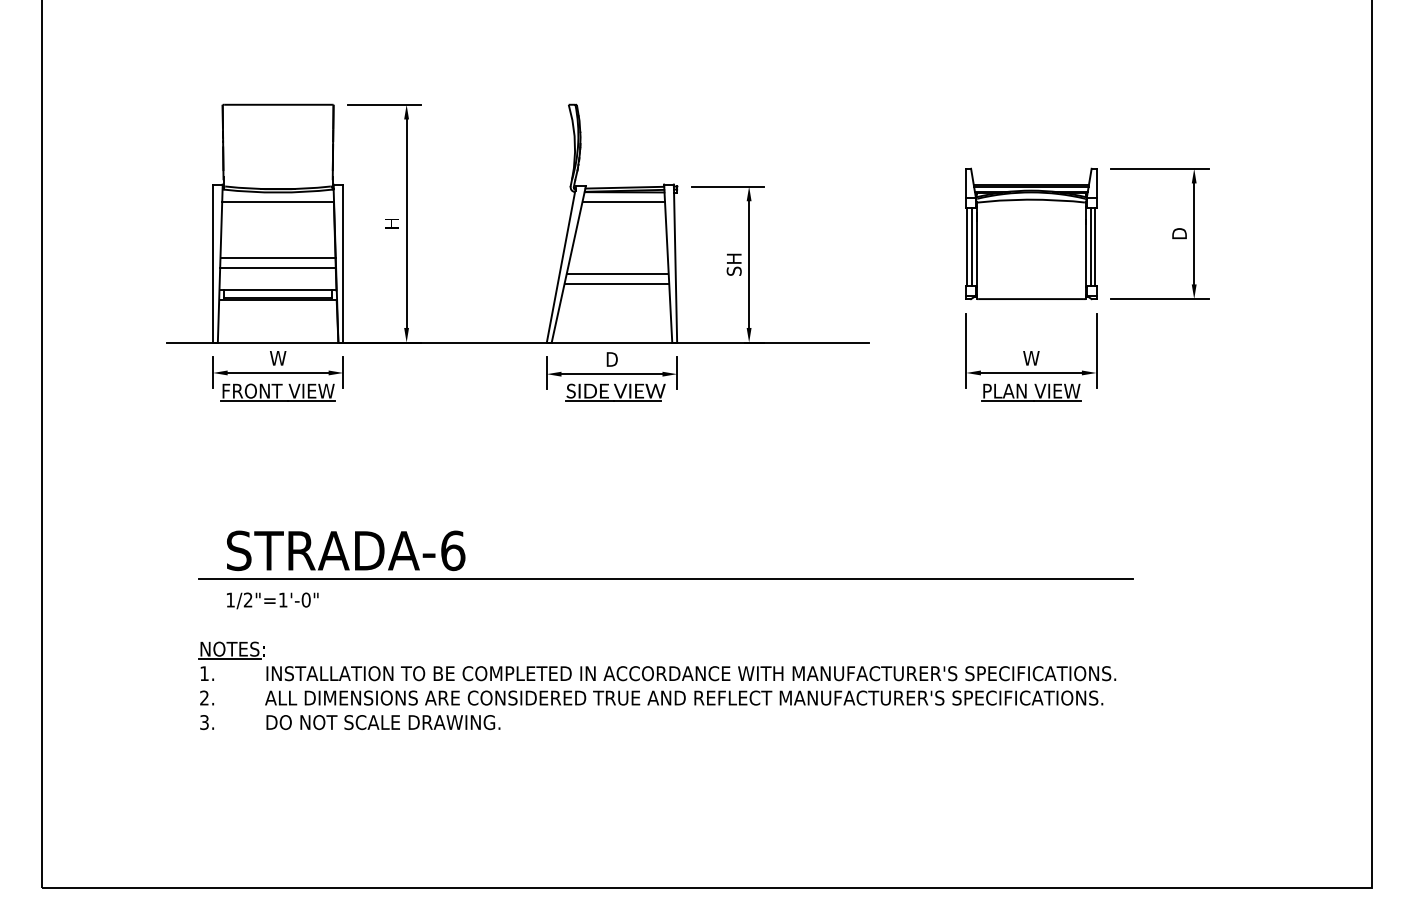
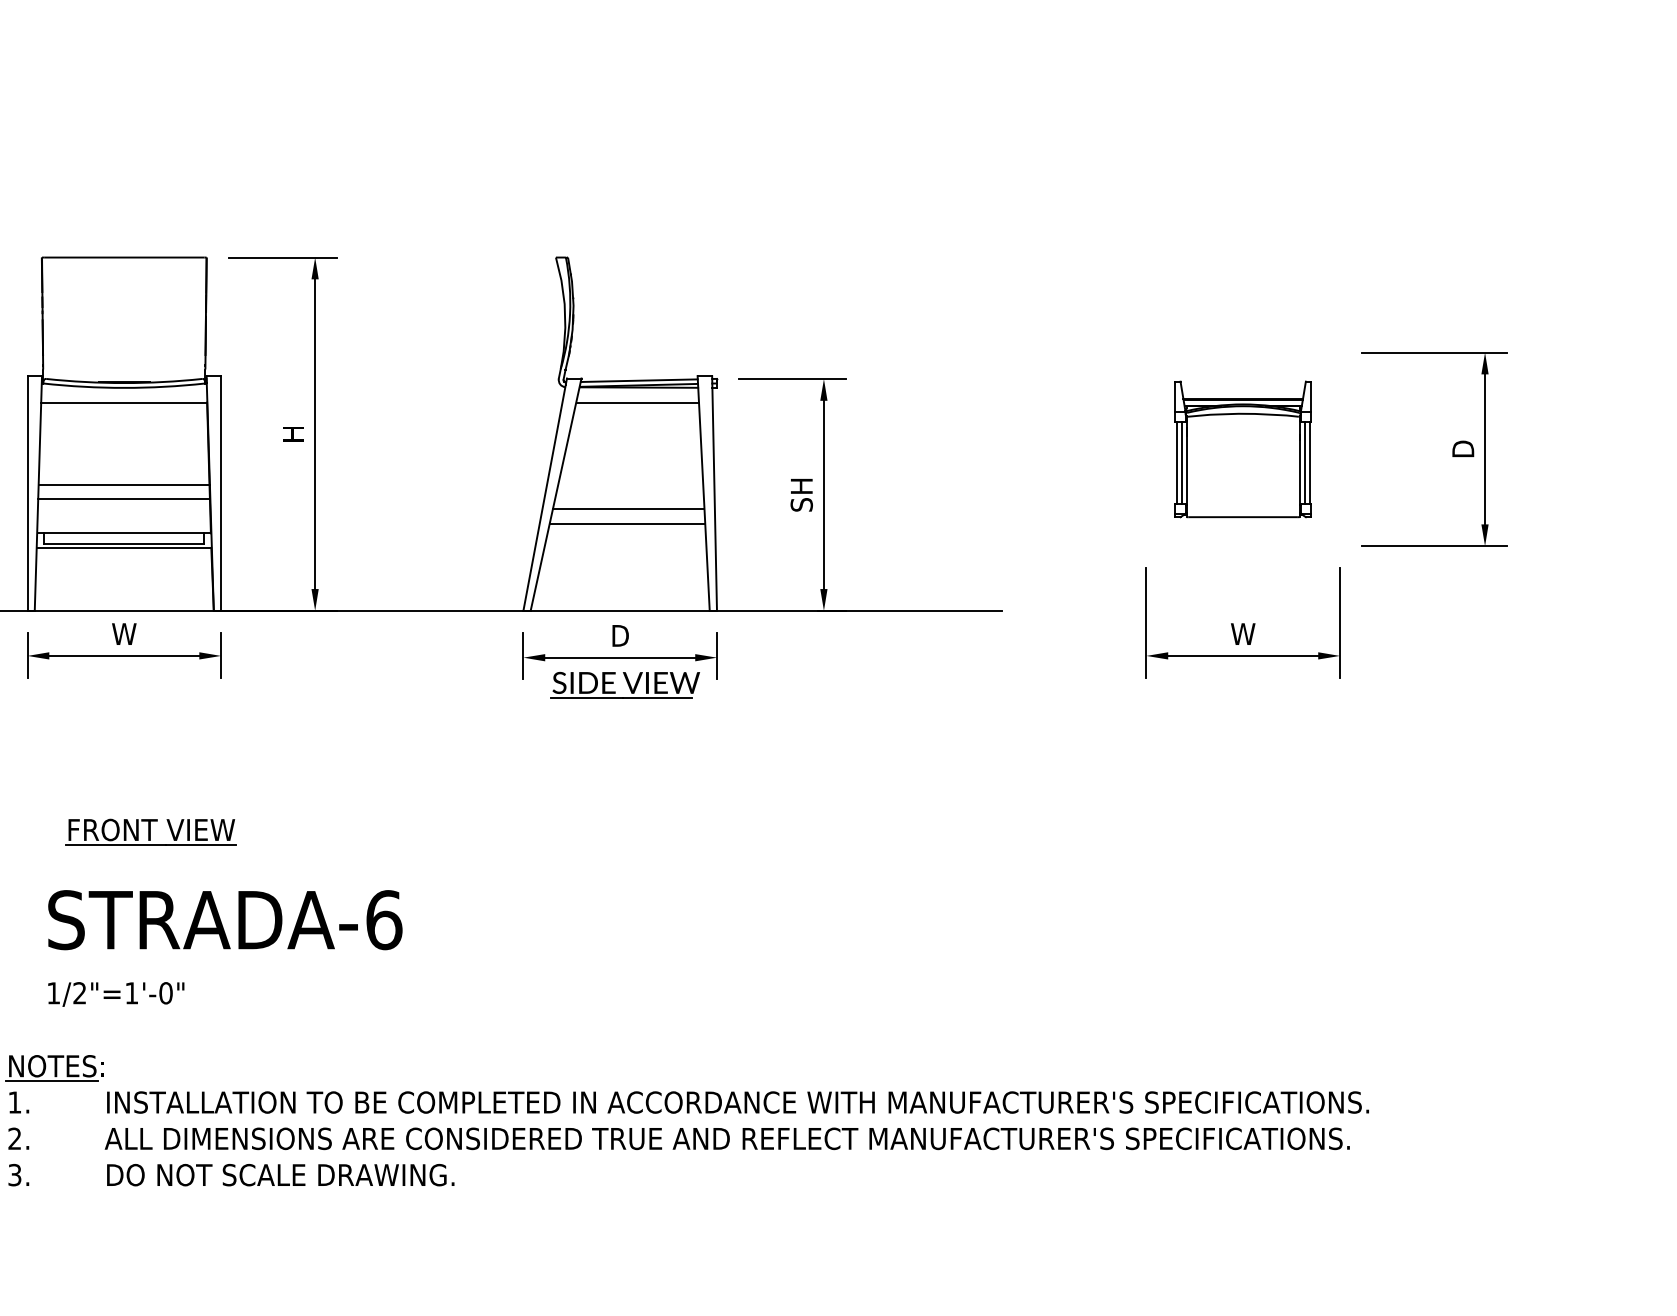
part: (1031, 233) -> (1243, 448), size x0.7
part: (277, 392) -> (150, 831), moved
part: (1031, 392) -> (1243, 684), removed
line: (665, 579) -> (699, 962), removed

